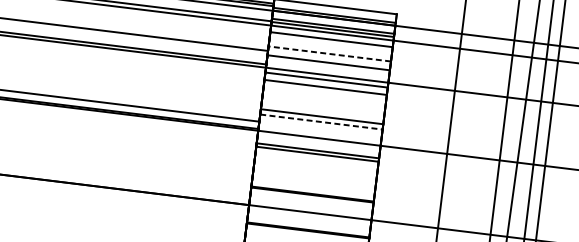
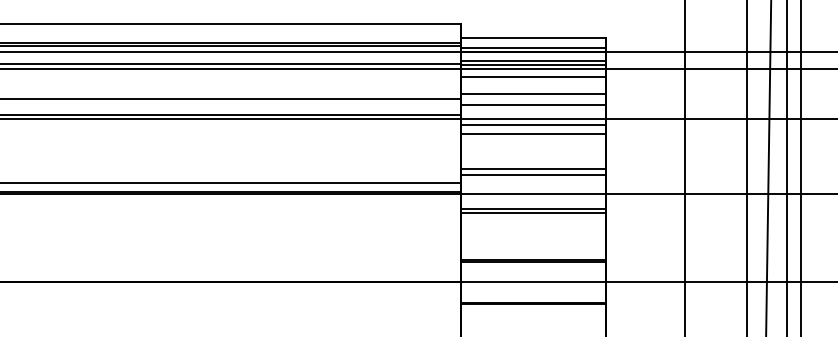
line: (329, 54) -> (533, 94), dashed -> solid
line: (321, 121) -> (533, 174), dashed -> solid

